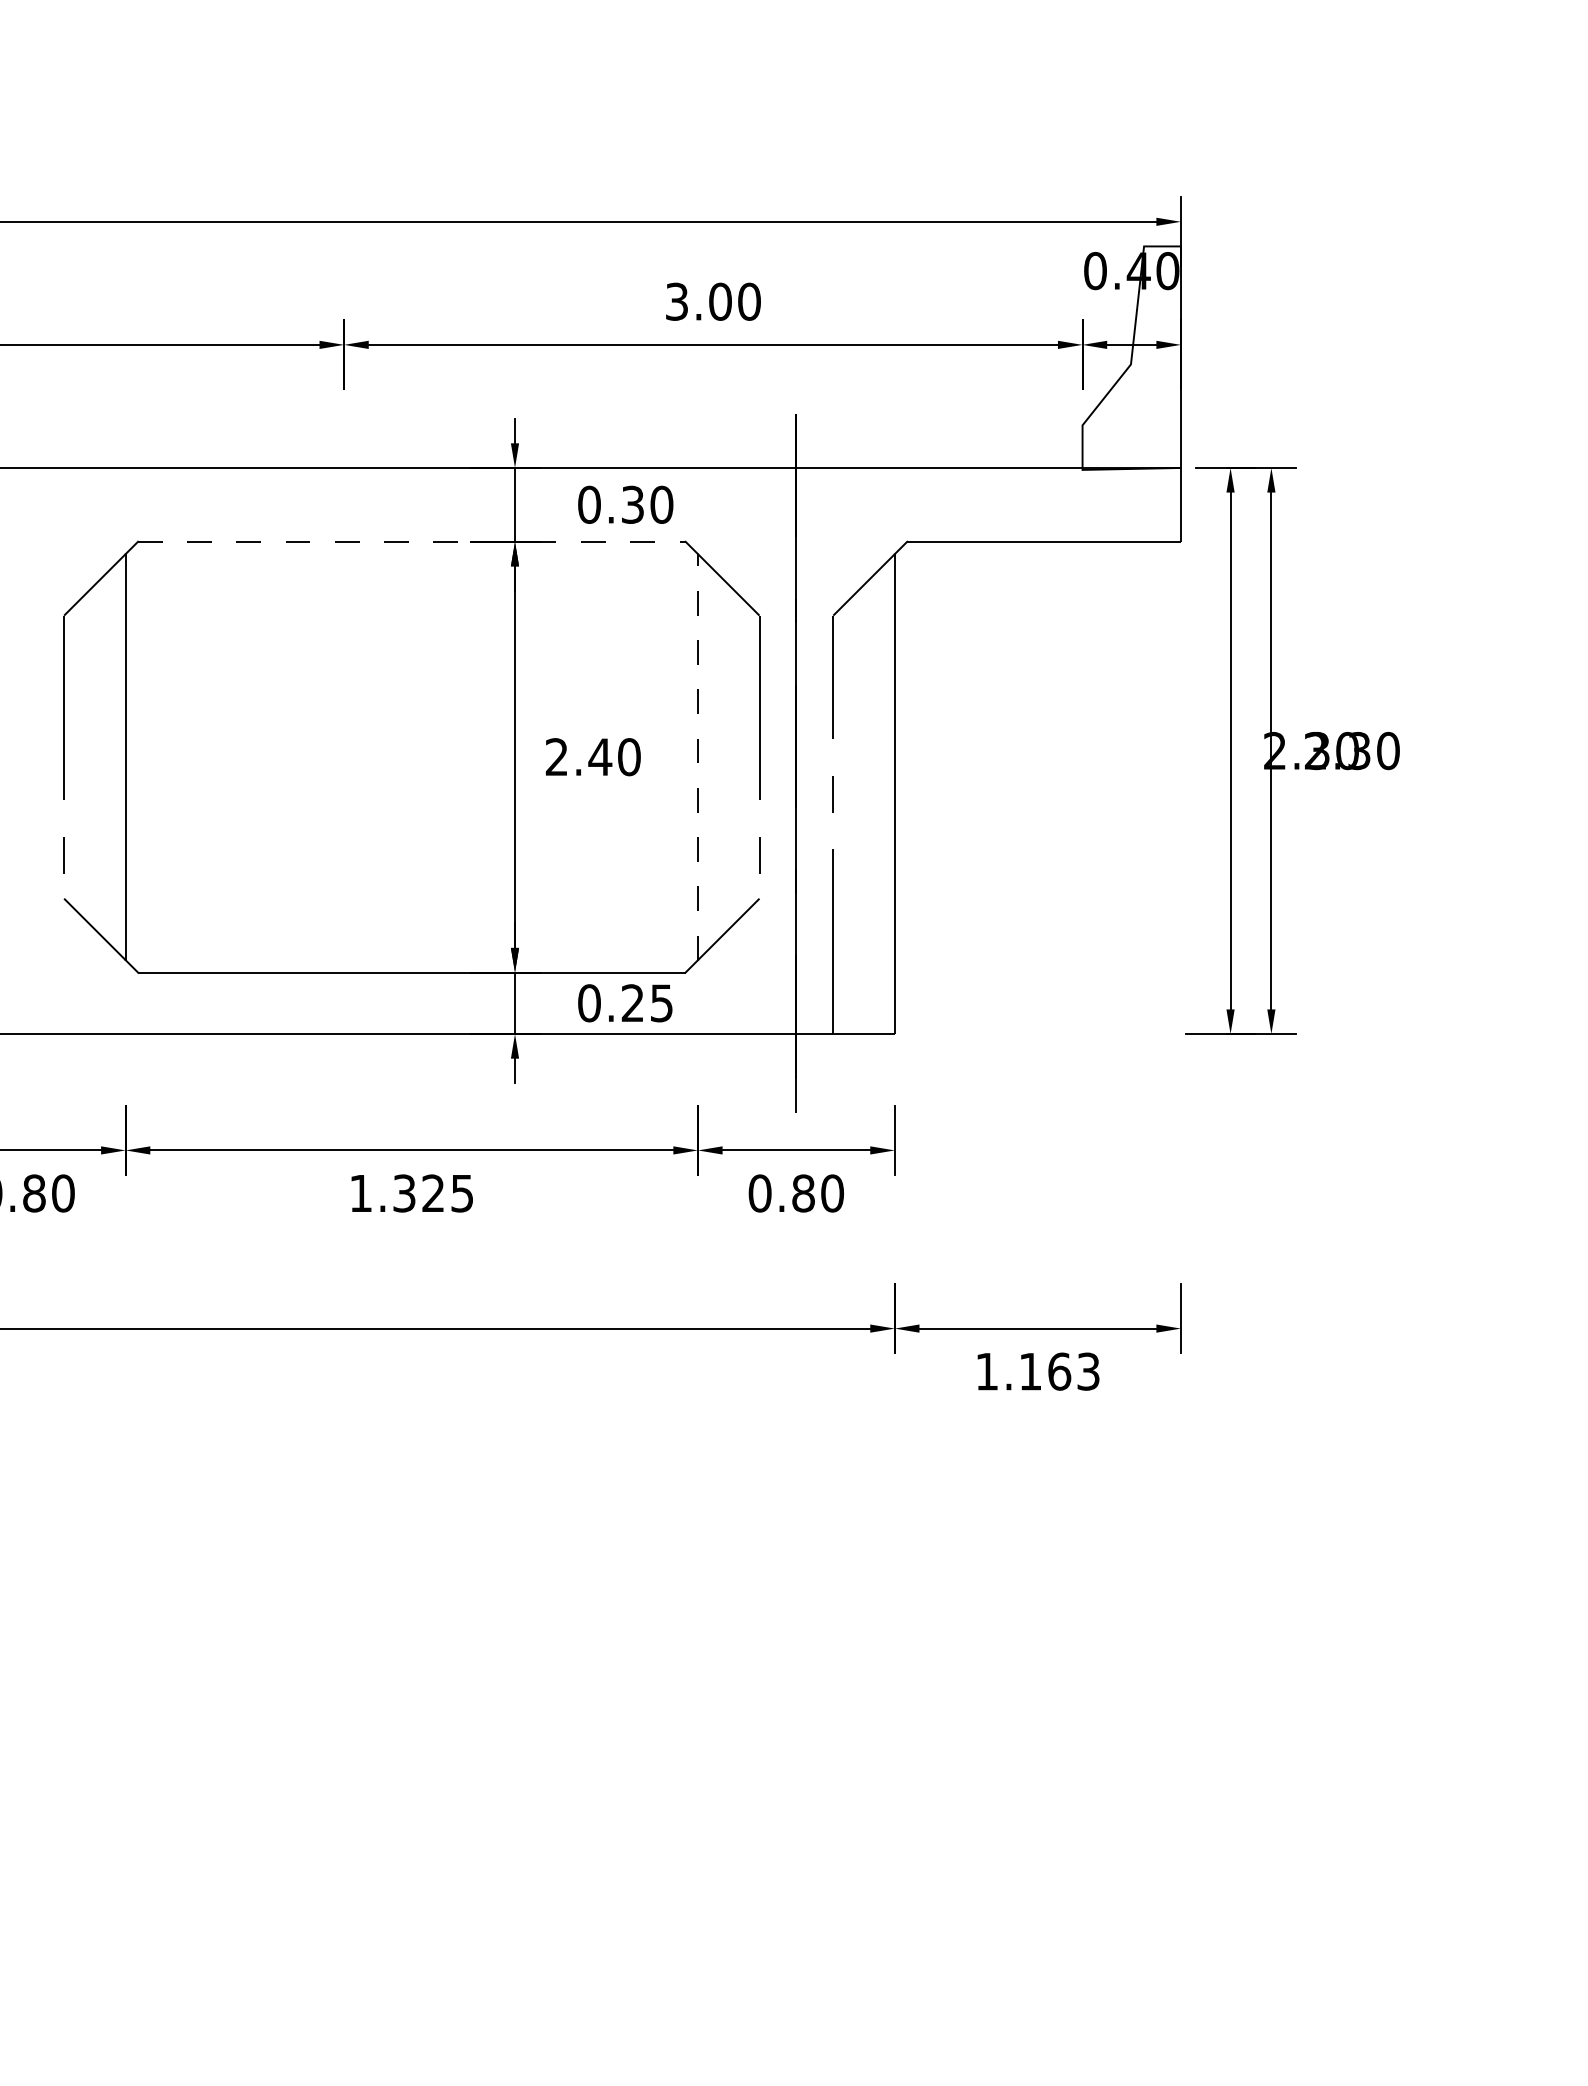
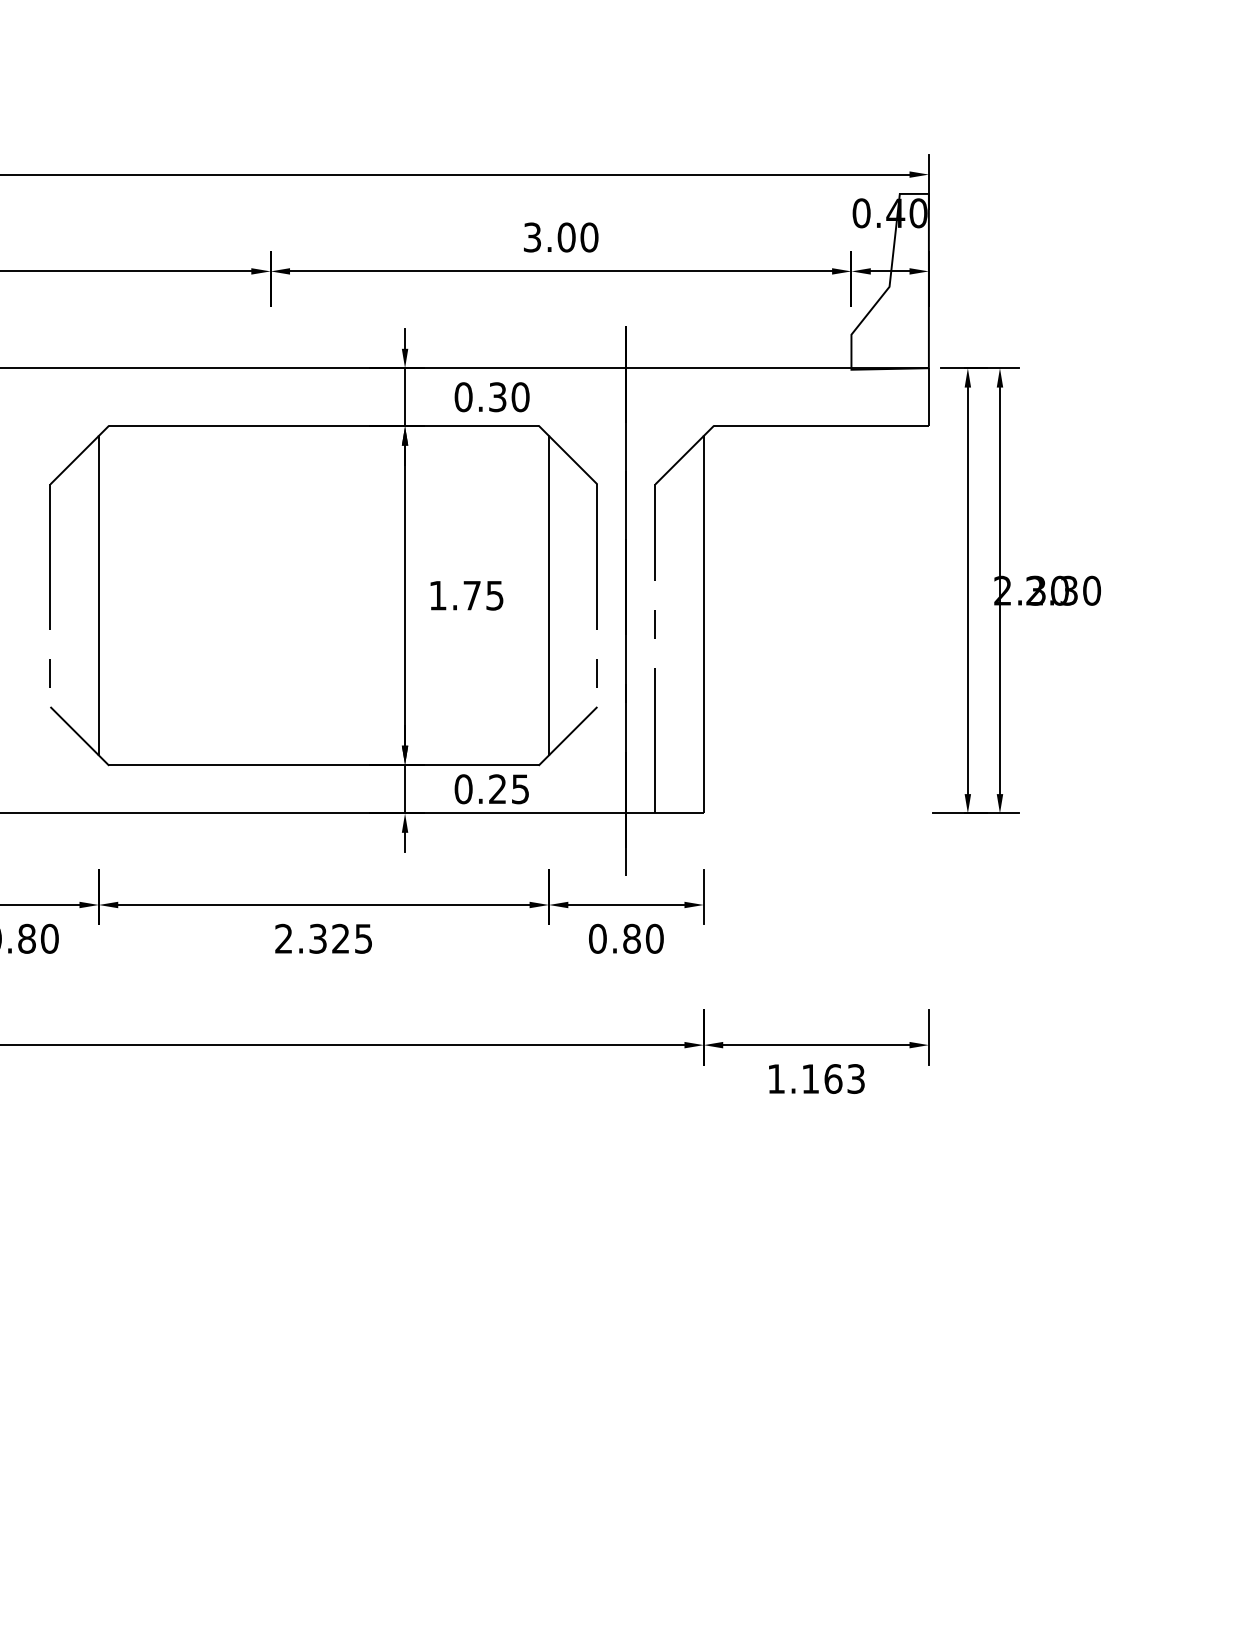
line: (412, 542) -> (324, 426), dashed -> solid
text: (593, 756) -> (466, 595), 2.40 -> 1.75
line: (697, 756) -> (548, 595), dashed -> solid
text: (360, 1193) -> (283, 938), 1.325 -> 2.325

